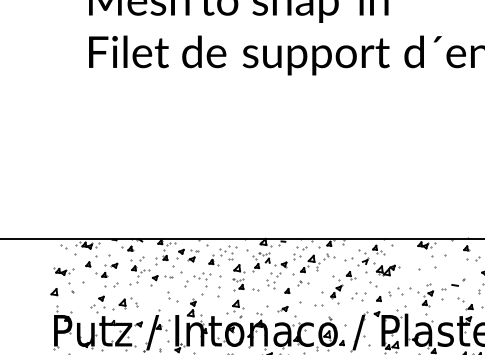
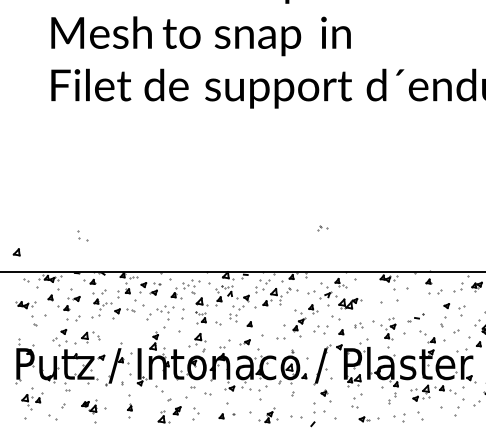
part: (303, 283) -> (322, 228), moved
part: (453, 284) -> (415, 317), size x0.7
part: (54, 292) -> (16, 252), moved
part: (219, 292) -> (181, 325), size x1.6
part: (396, 292) -> (358, 325), size x0.6
part: (173, 296) -> (82, 235), moved

